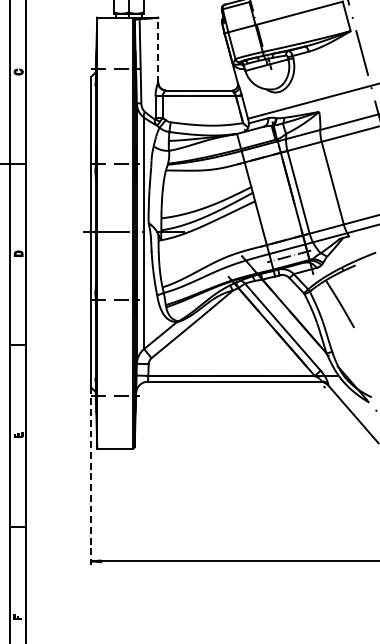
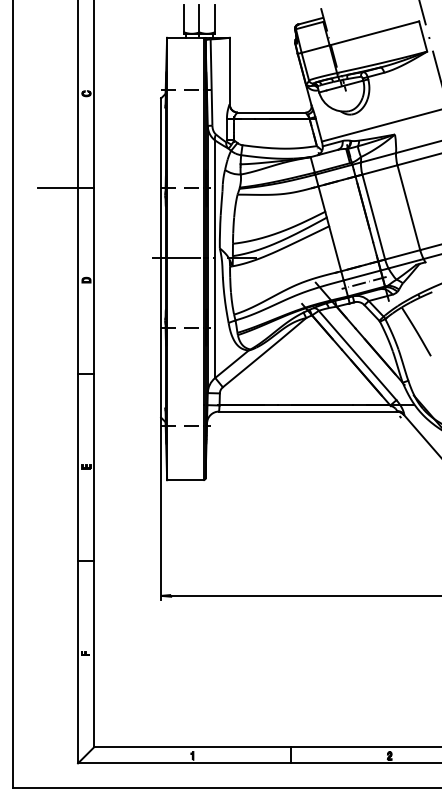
line: (158, 49) -> (229, 70), dashed -> solid
line: (91, 477) -> (161, 509), dashed -> solid

